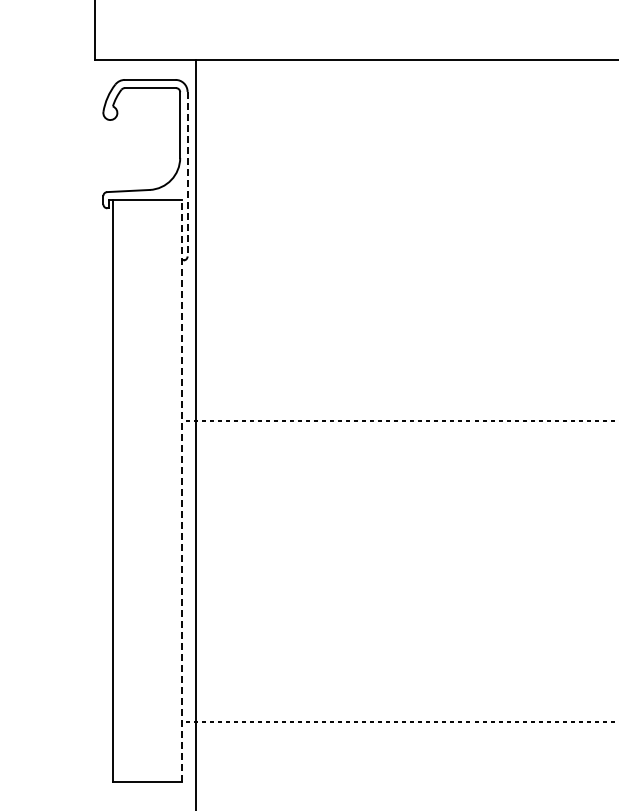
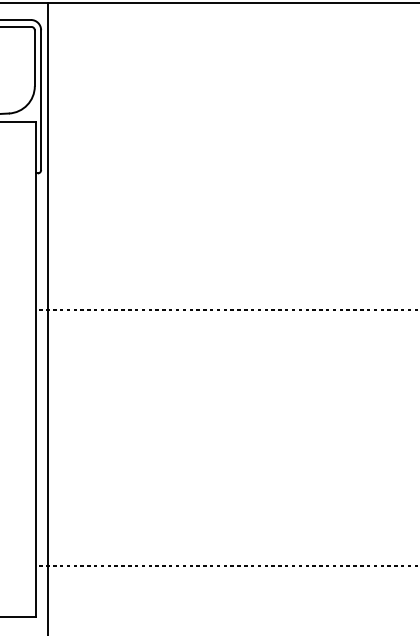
line: (187, 174) -> (41, 100), dashed -> solid
line: (181, 491) -> (35, 369), dashed -> solid

